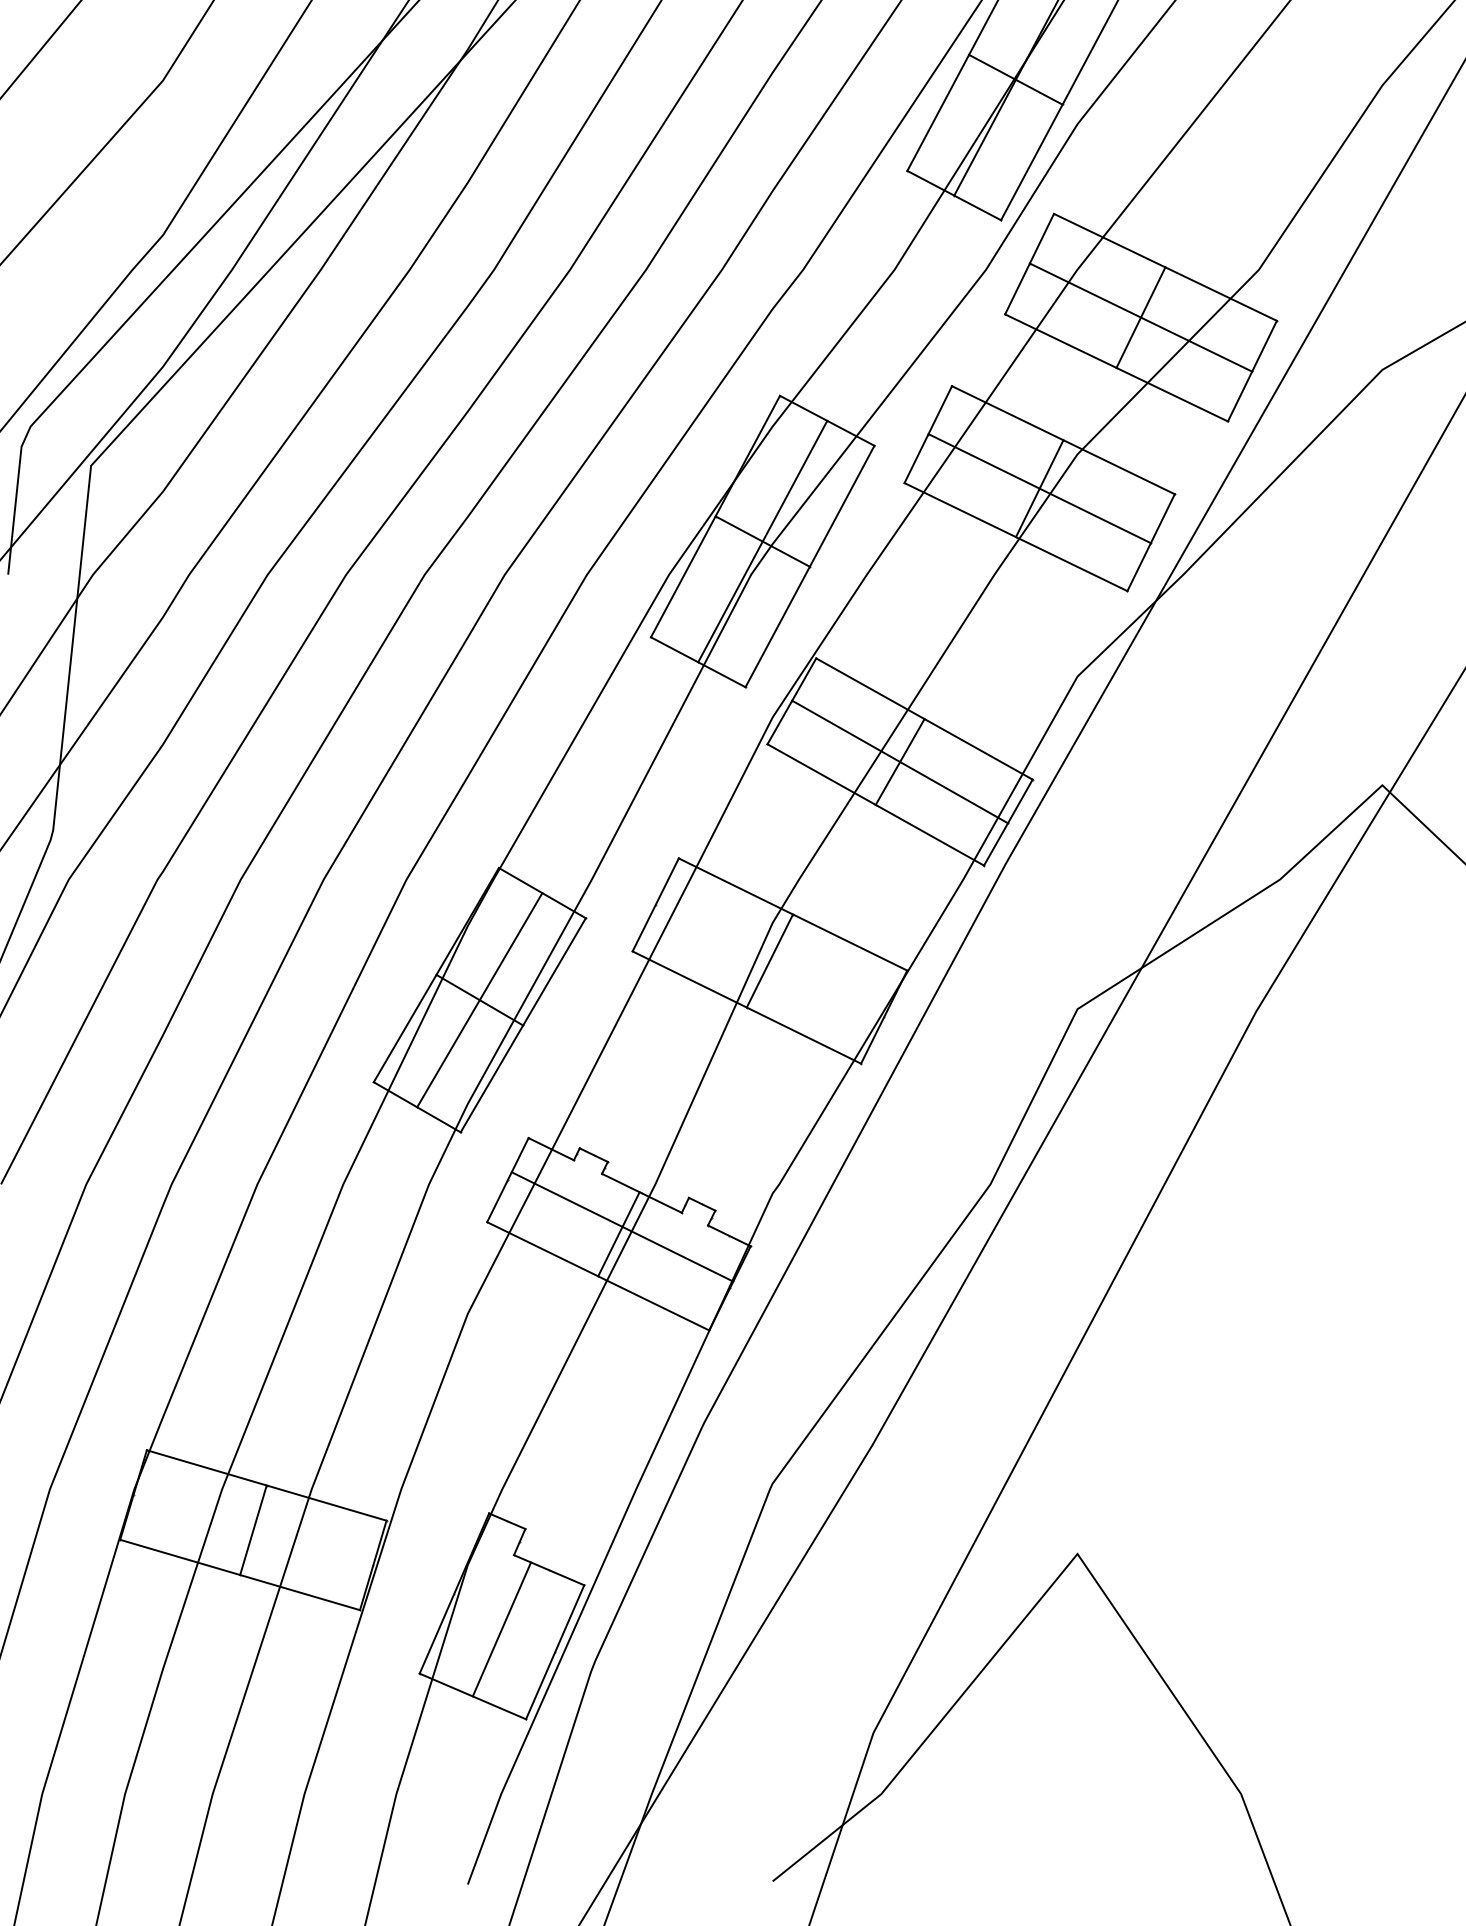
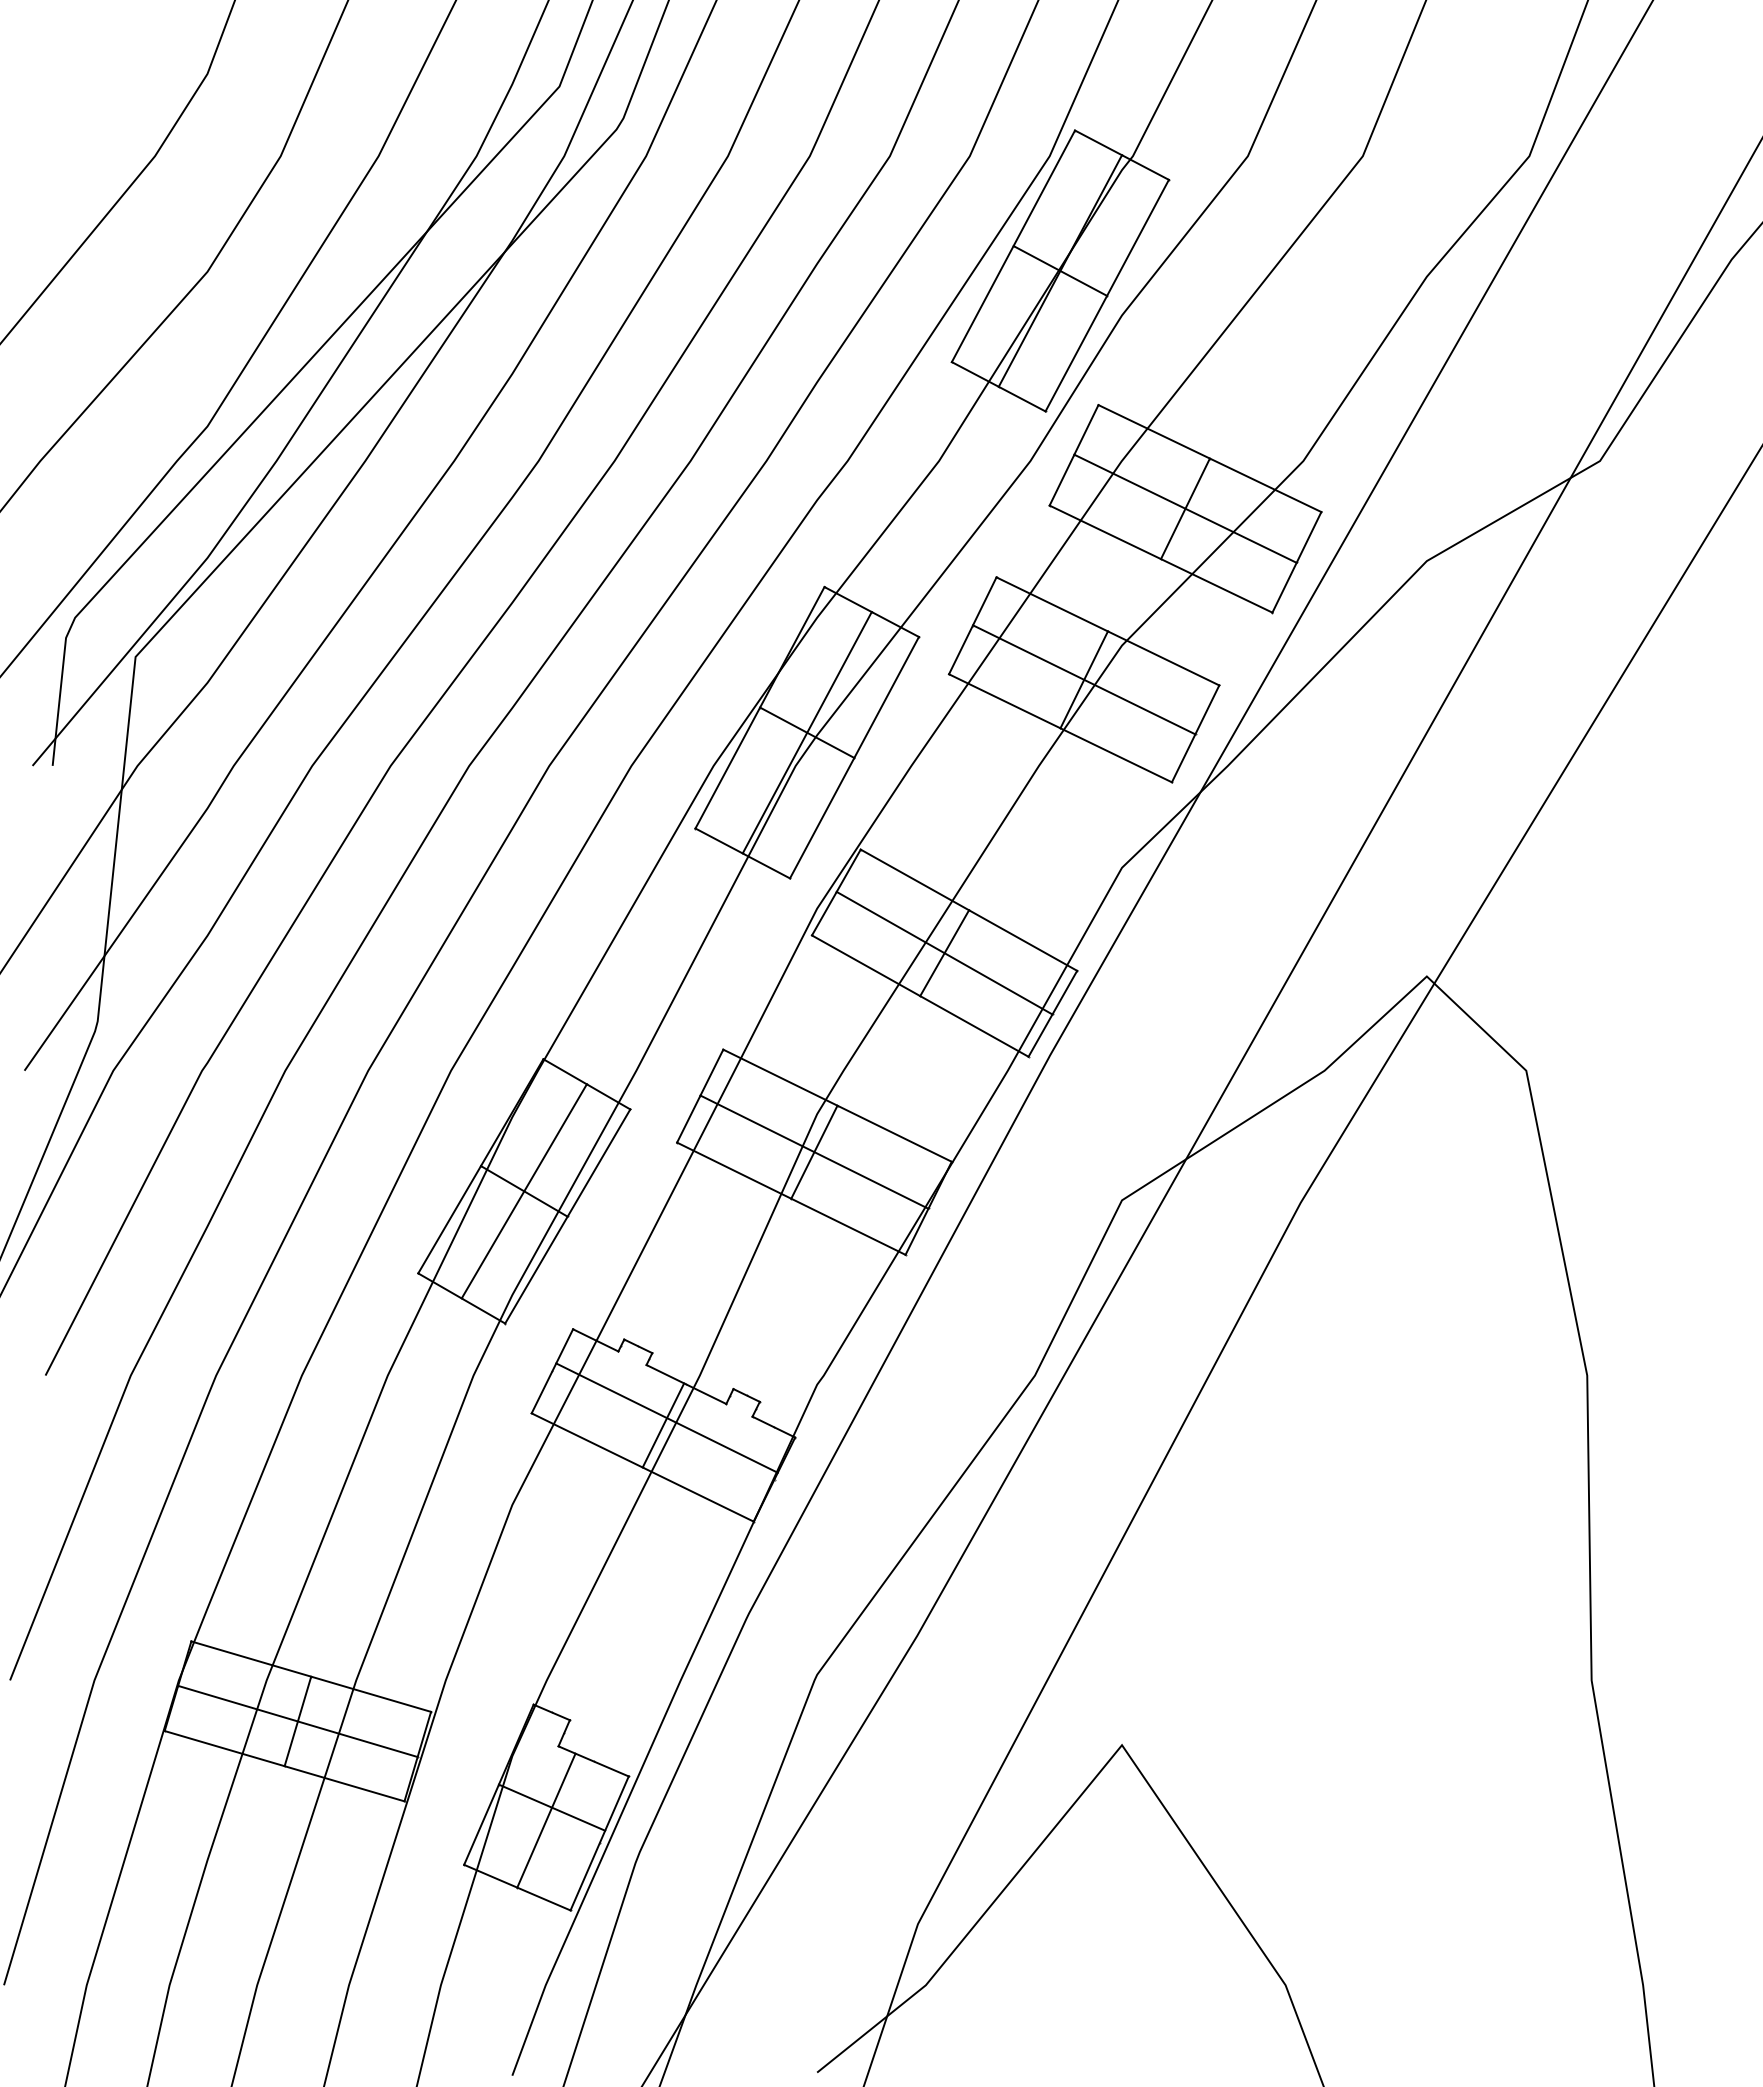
line: (770, 960) -> (814, 1151), added
line: (253, 1530) -> (297, 1721), added
line: (507, 1616) -> (551, 1807), added

